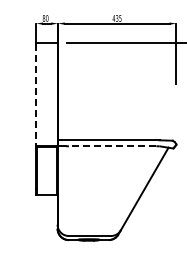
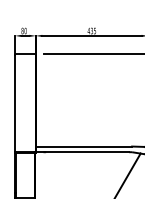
line: (36, 95) -> (15, 104), dashed -> solid
line: (112, 146) -> (87, 152), dashed -> solid

